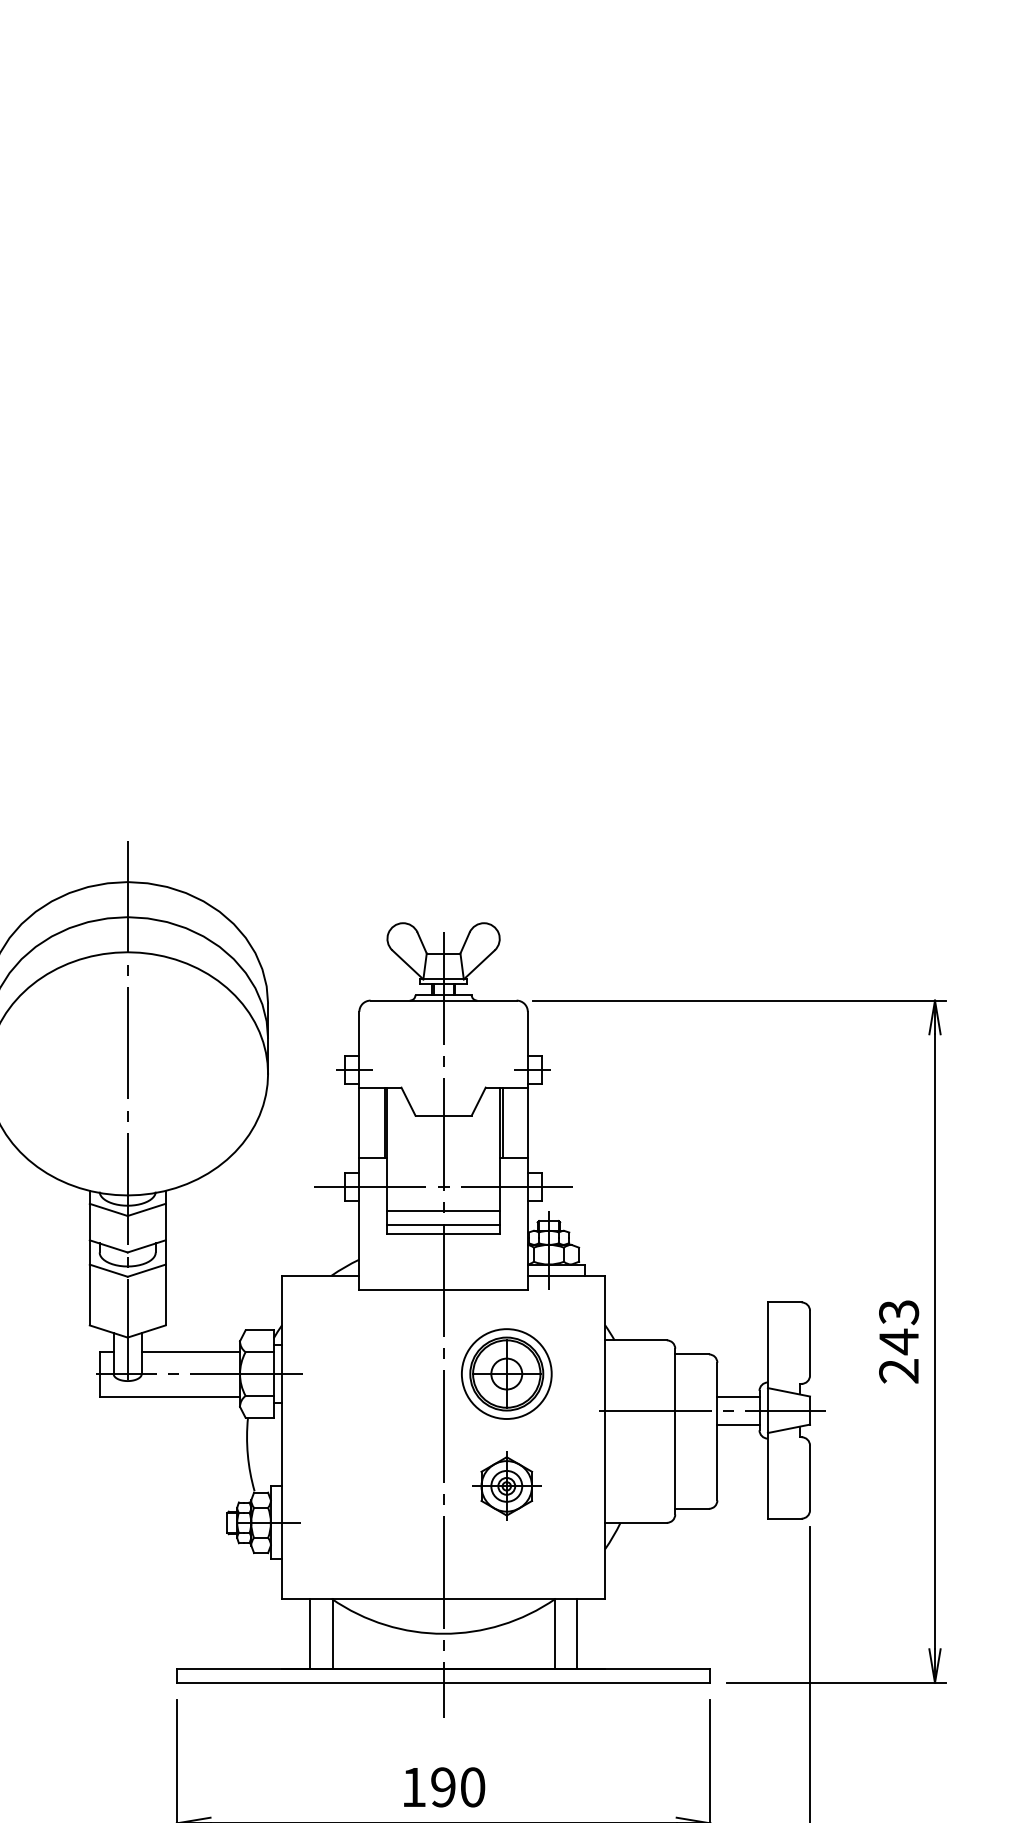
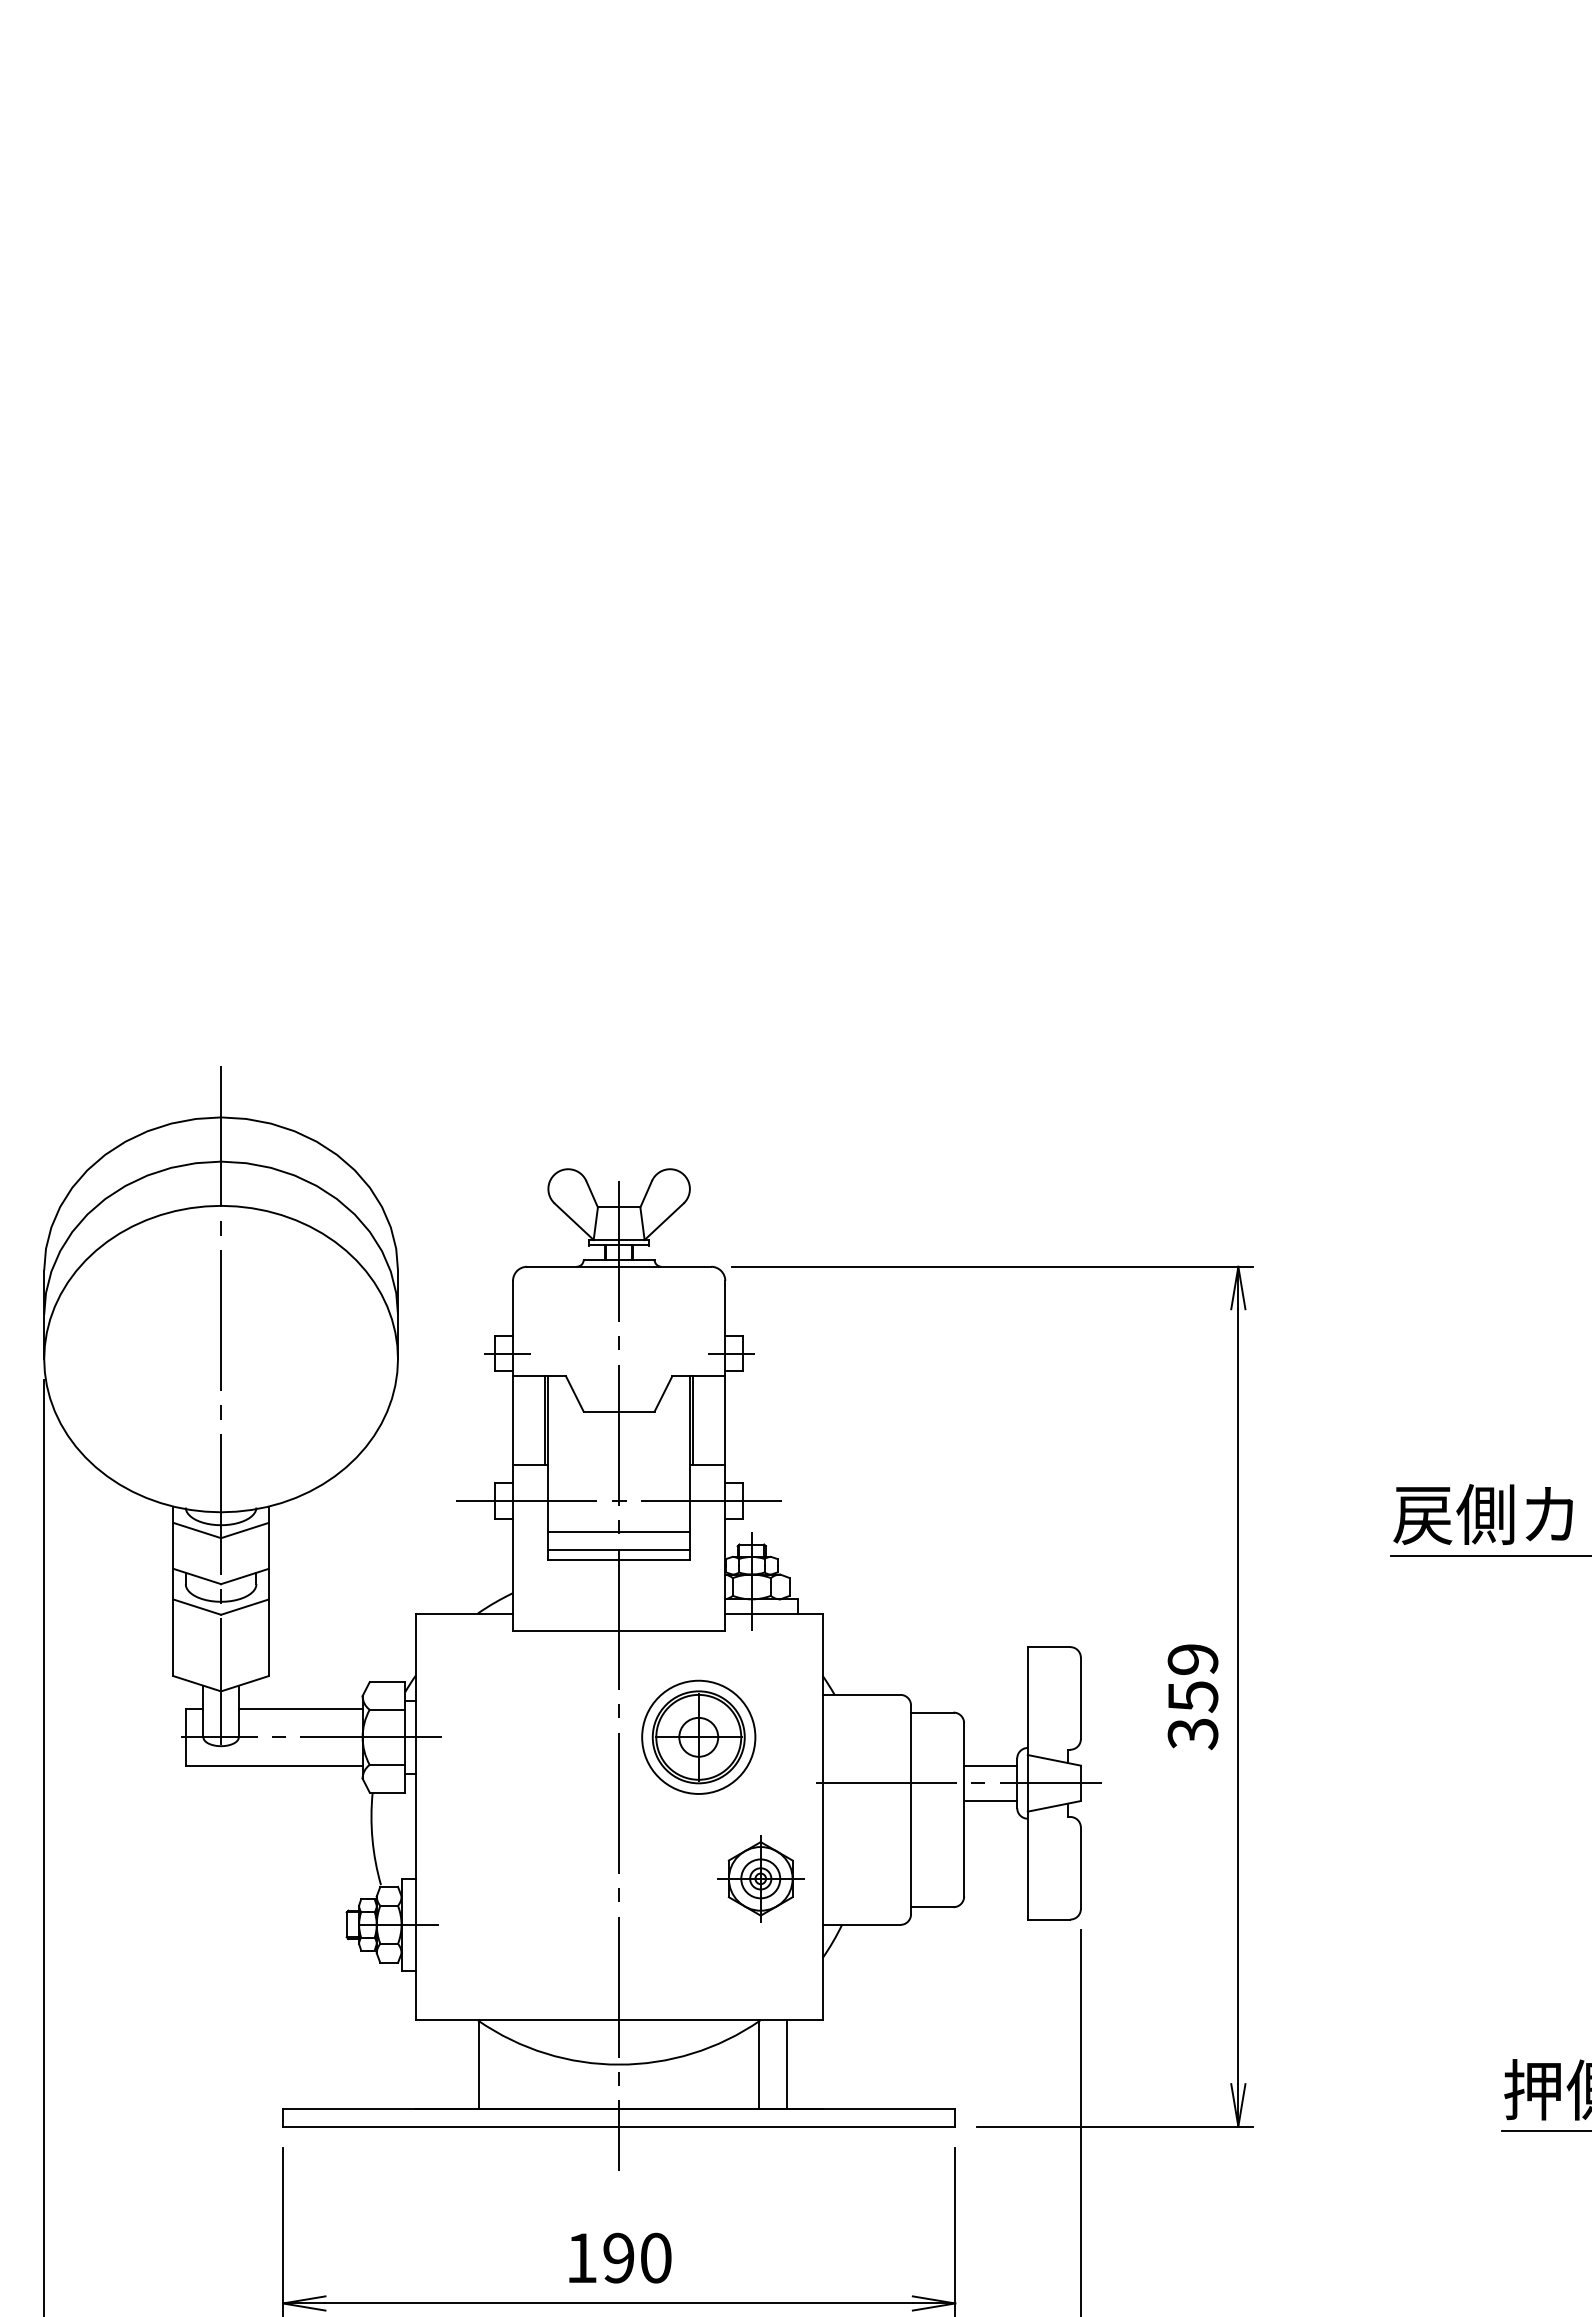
text: (898, 1342) -> (1192, 1697), 243 -> 359
part: (506, 1486) -> (760, 1878), moved
line: (310, 1633) -> (451, 2064), removed

